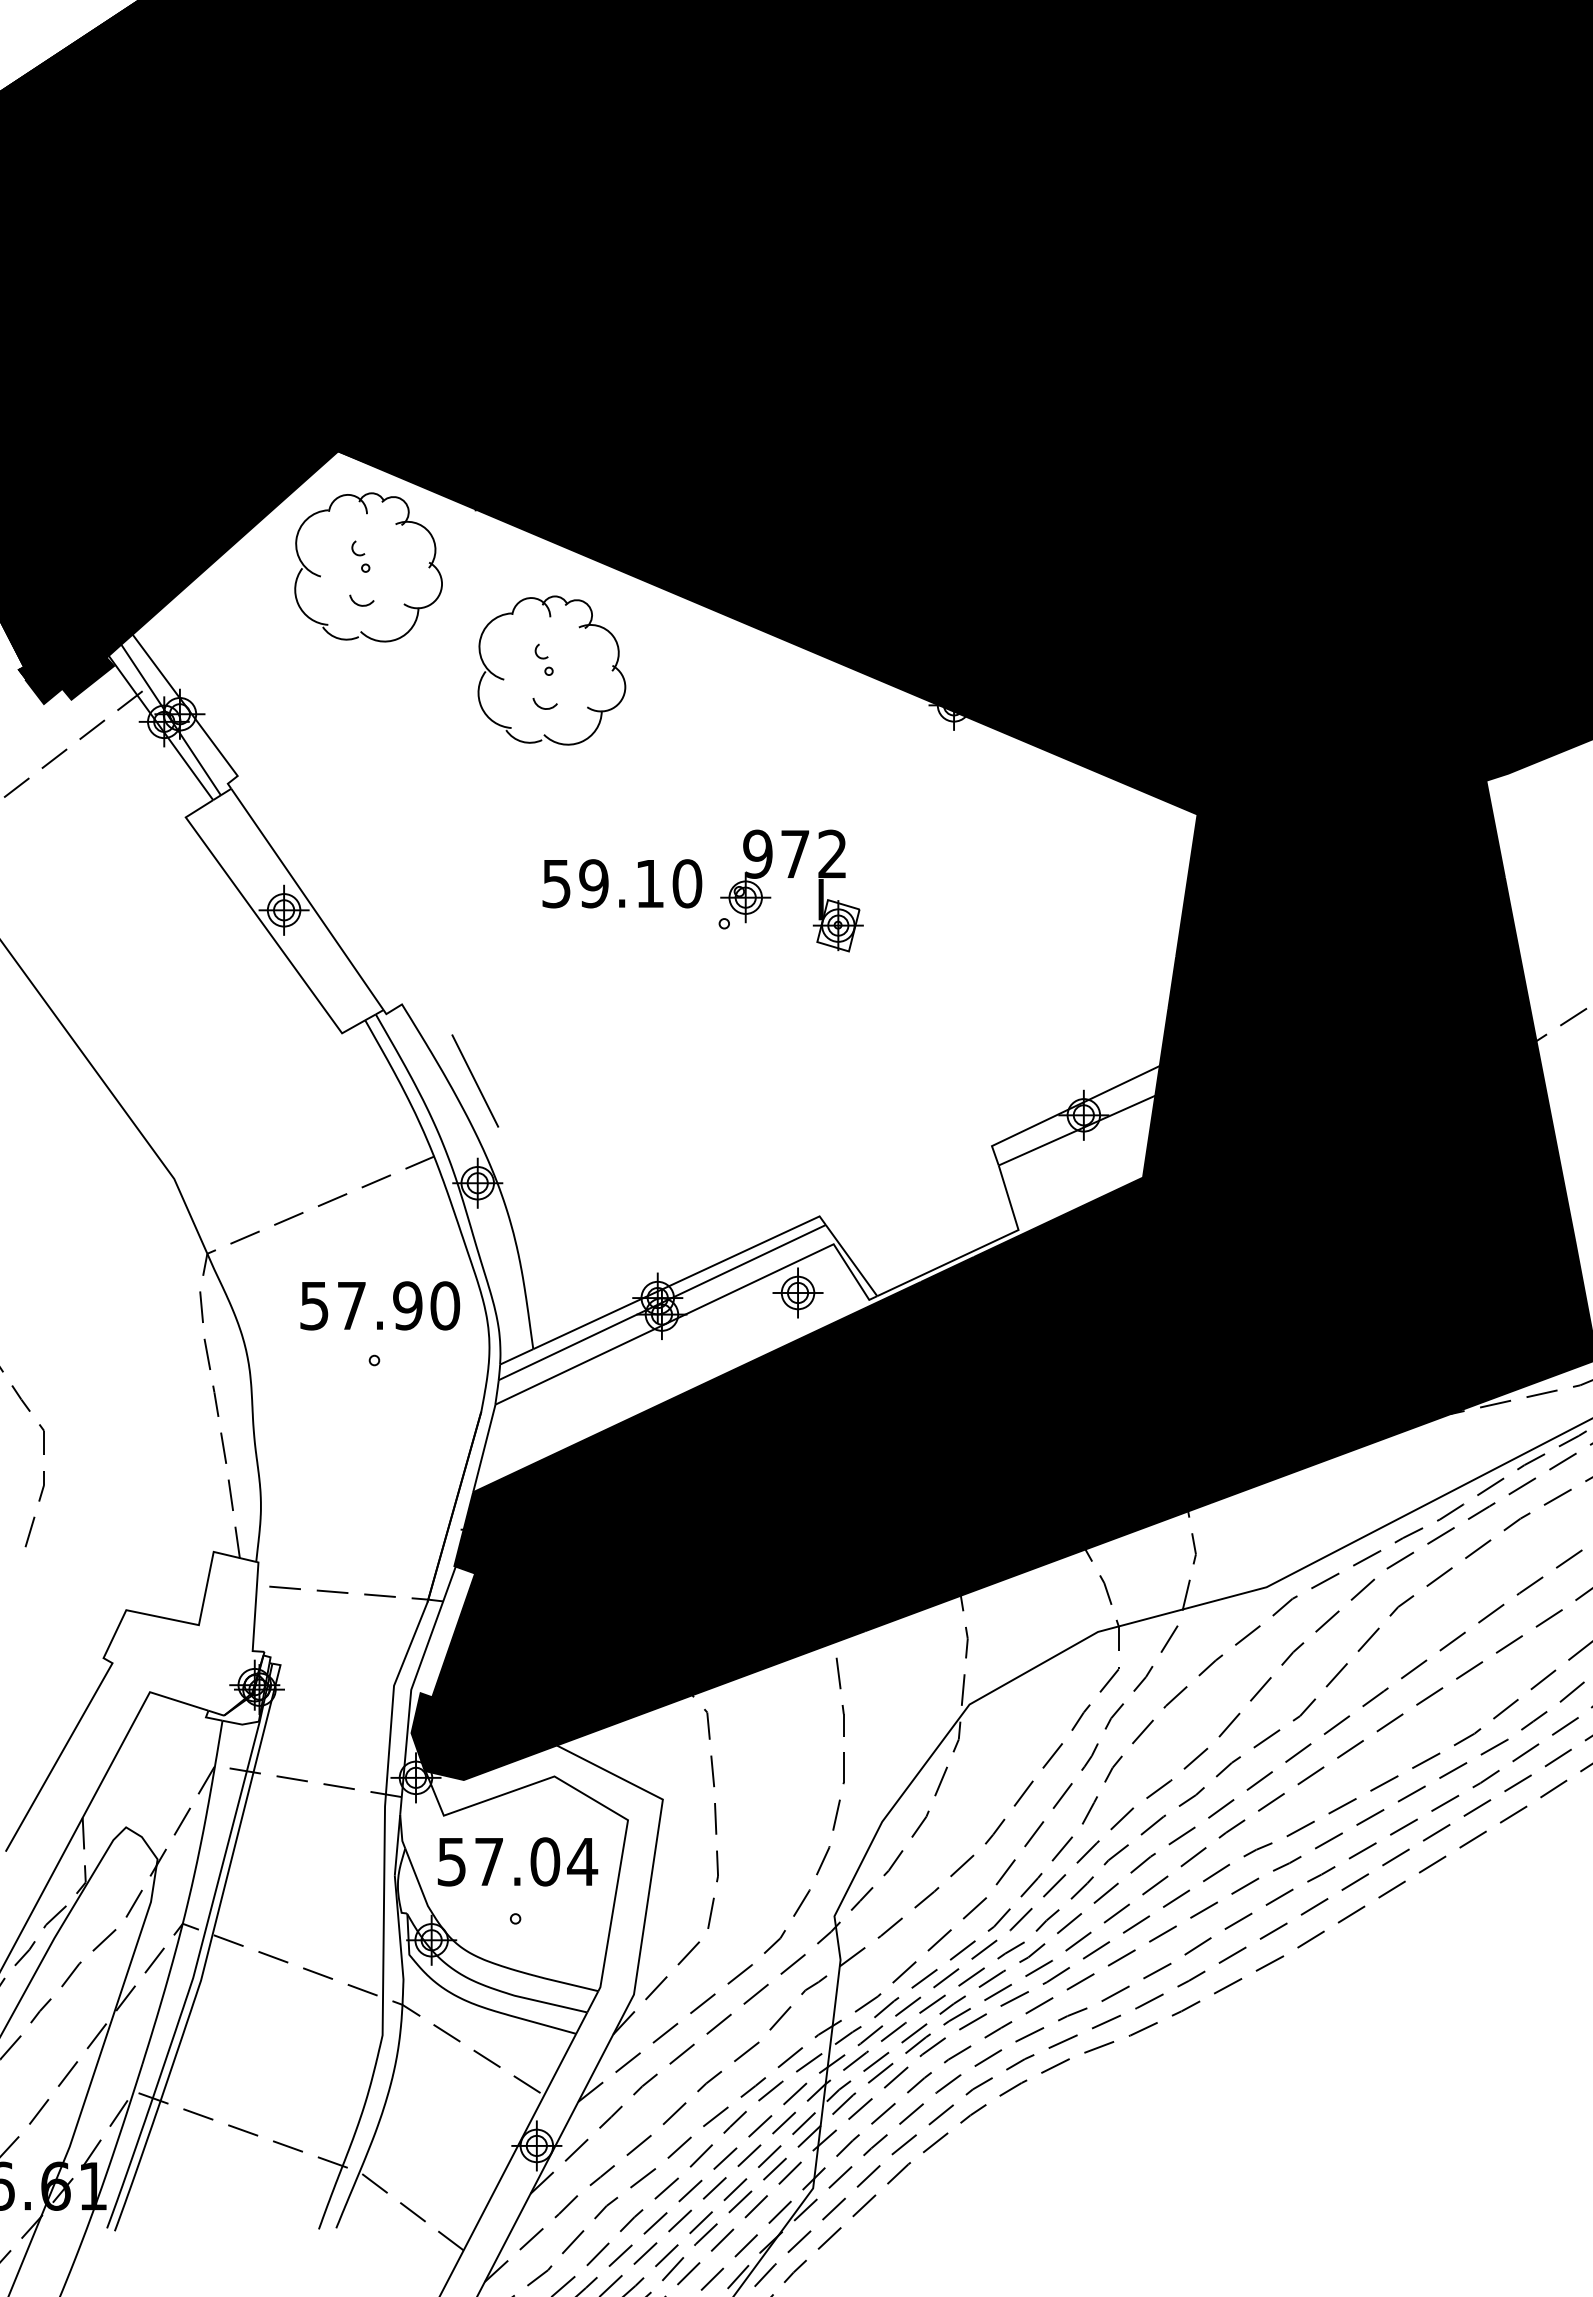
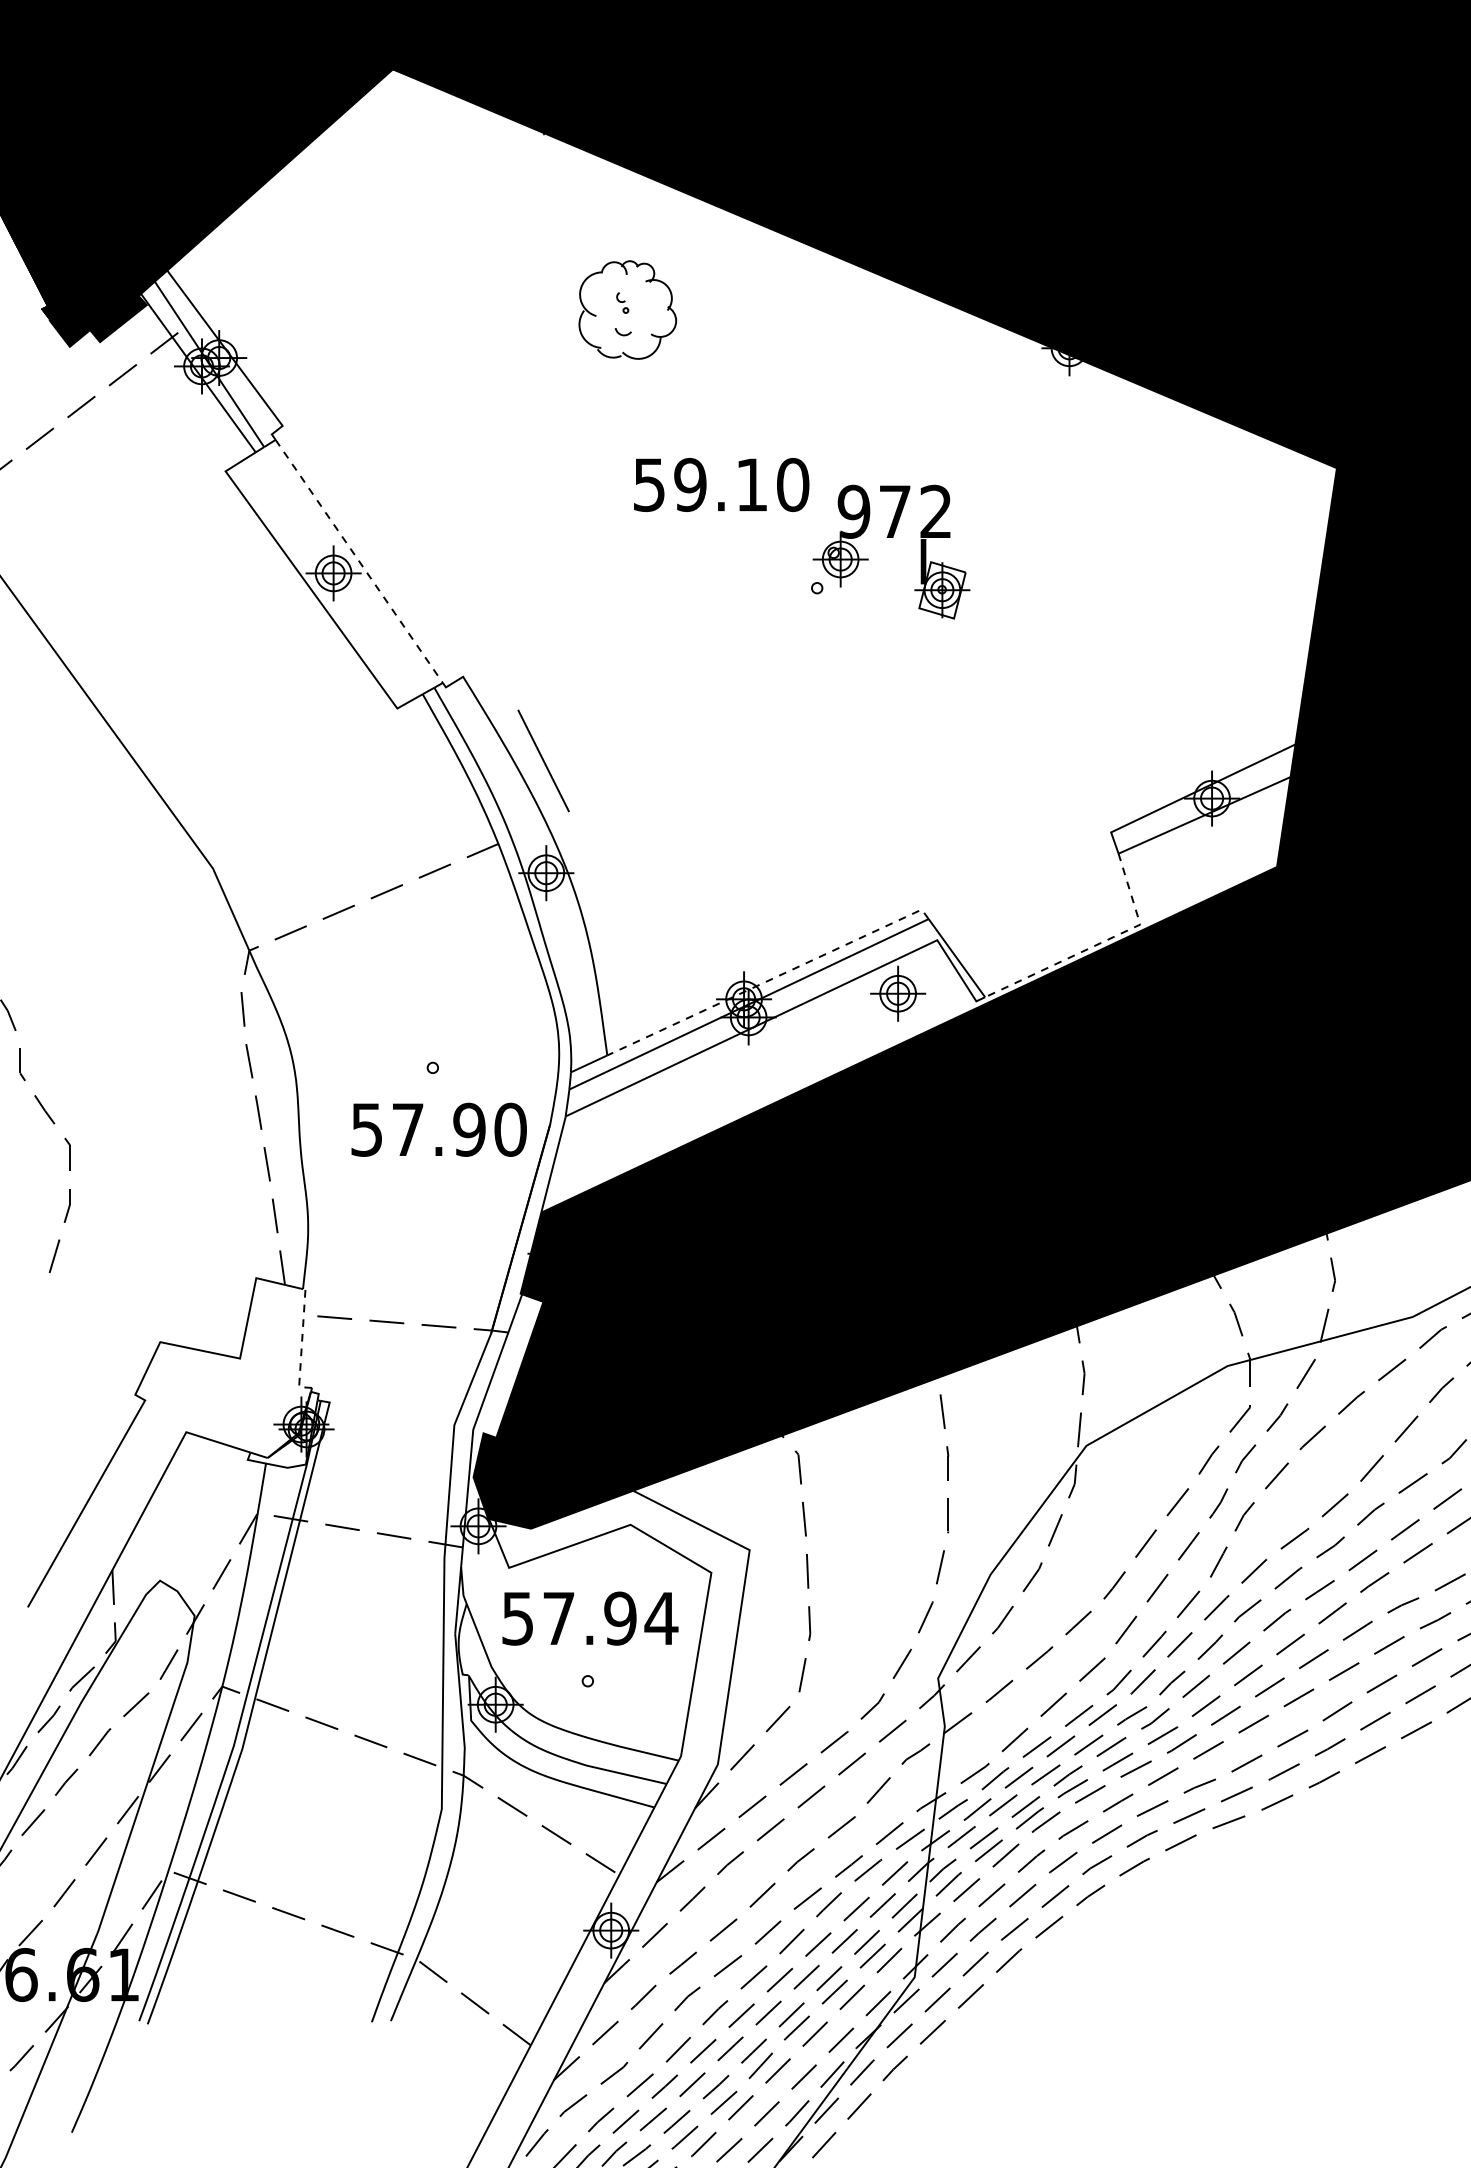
part: (368, 567) -> (426, 196), removed
part: (551, 670) -> (627, 310), size x0.6
text: (622, 883) -> (721, 484), moved
line: (307, 899) -> (359, 561), solid -> dashed
line: (978, 1248) -> (1096, 944), solid -> dashed
line: (681, 1280) -> (770, 980), solid -> dashed
text: (380, 1305) -> (439, 1129), moved
line: (255, 1611) -> (302, 1343), solid -> dashed
text: (545, 1861) -> (620, 1618), 57.04 -> 57.94

